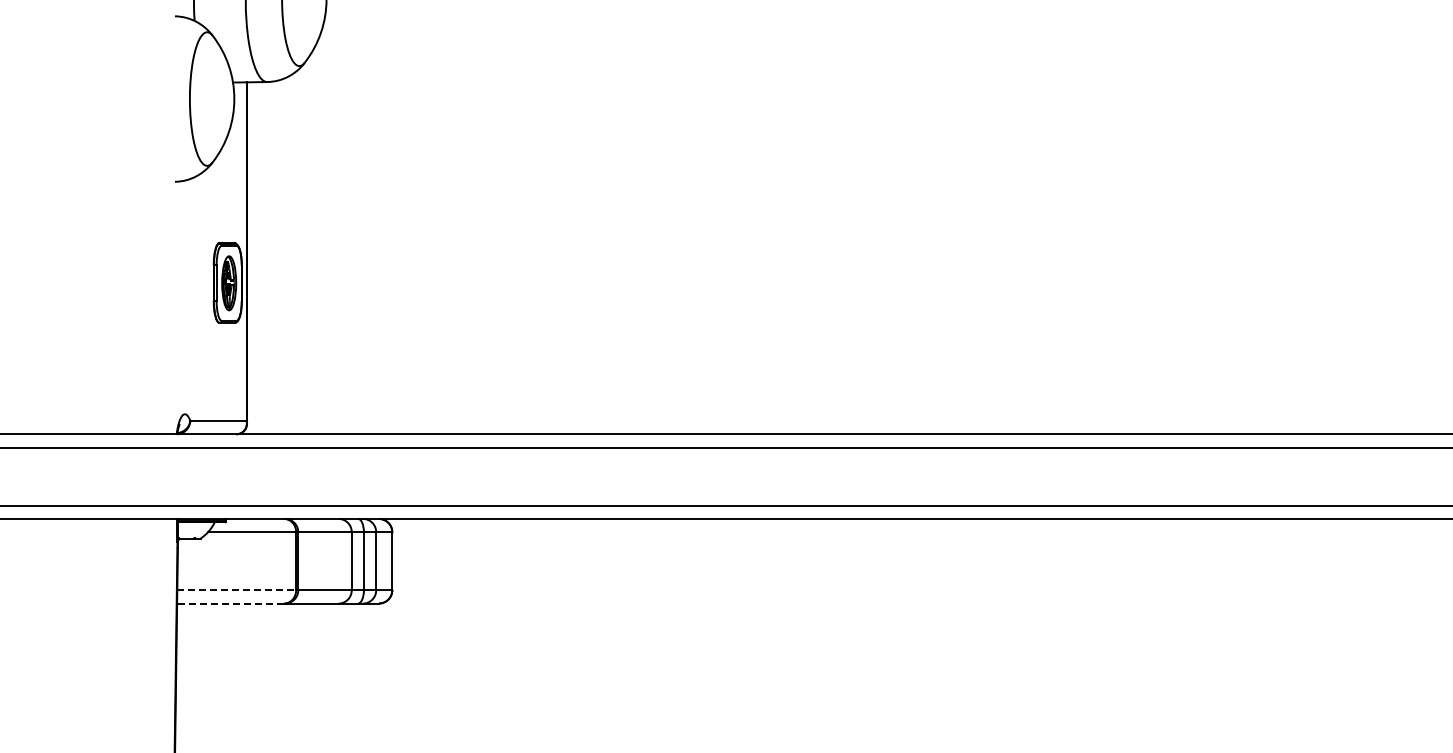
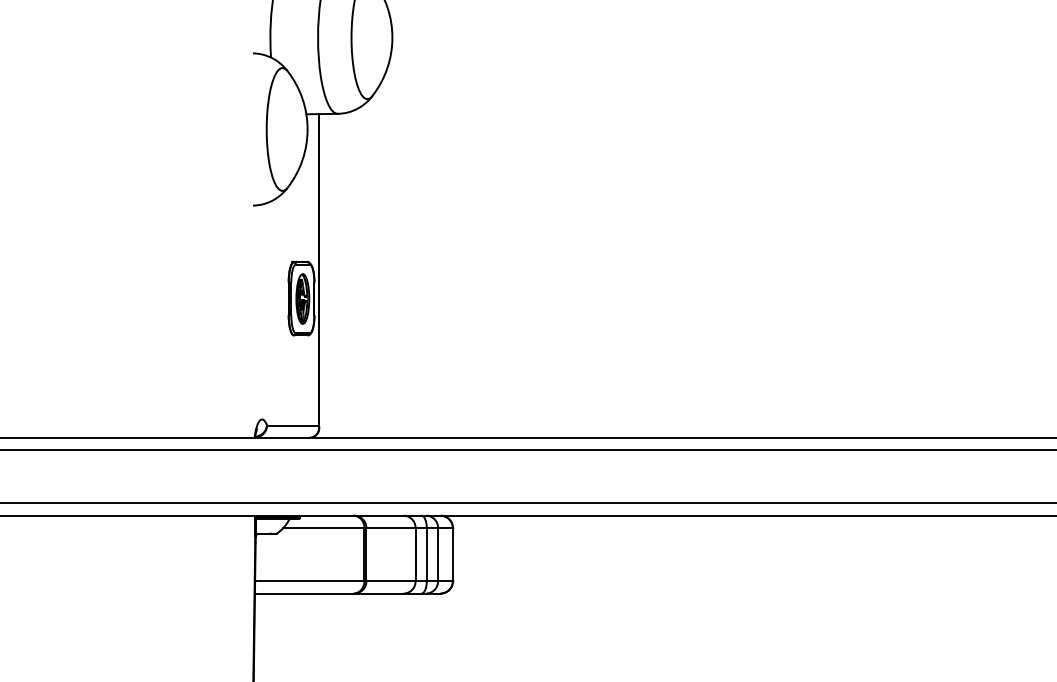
line: (237, 590) -> (310, 581), dashed -> solid
line: (230, 603) -> (304, 593), dashed -> solid

